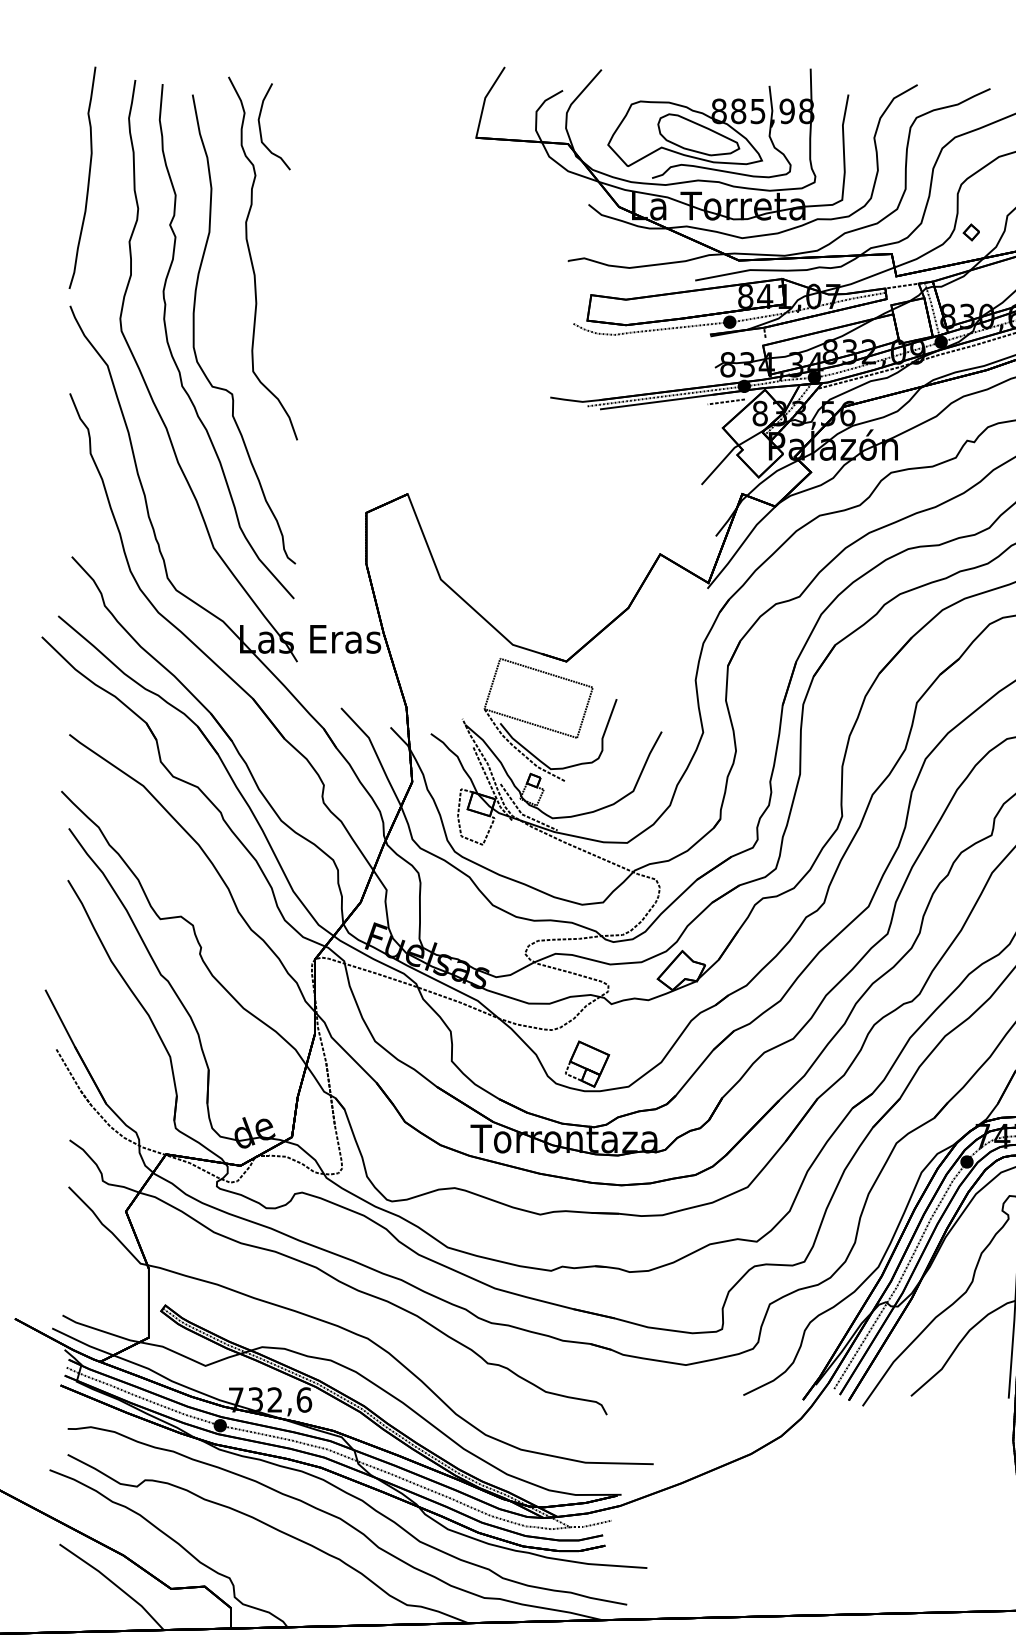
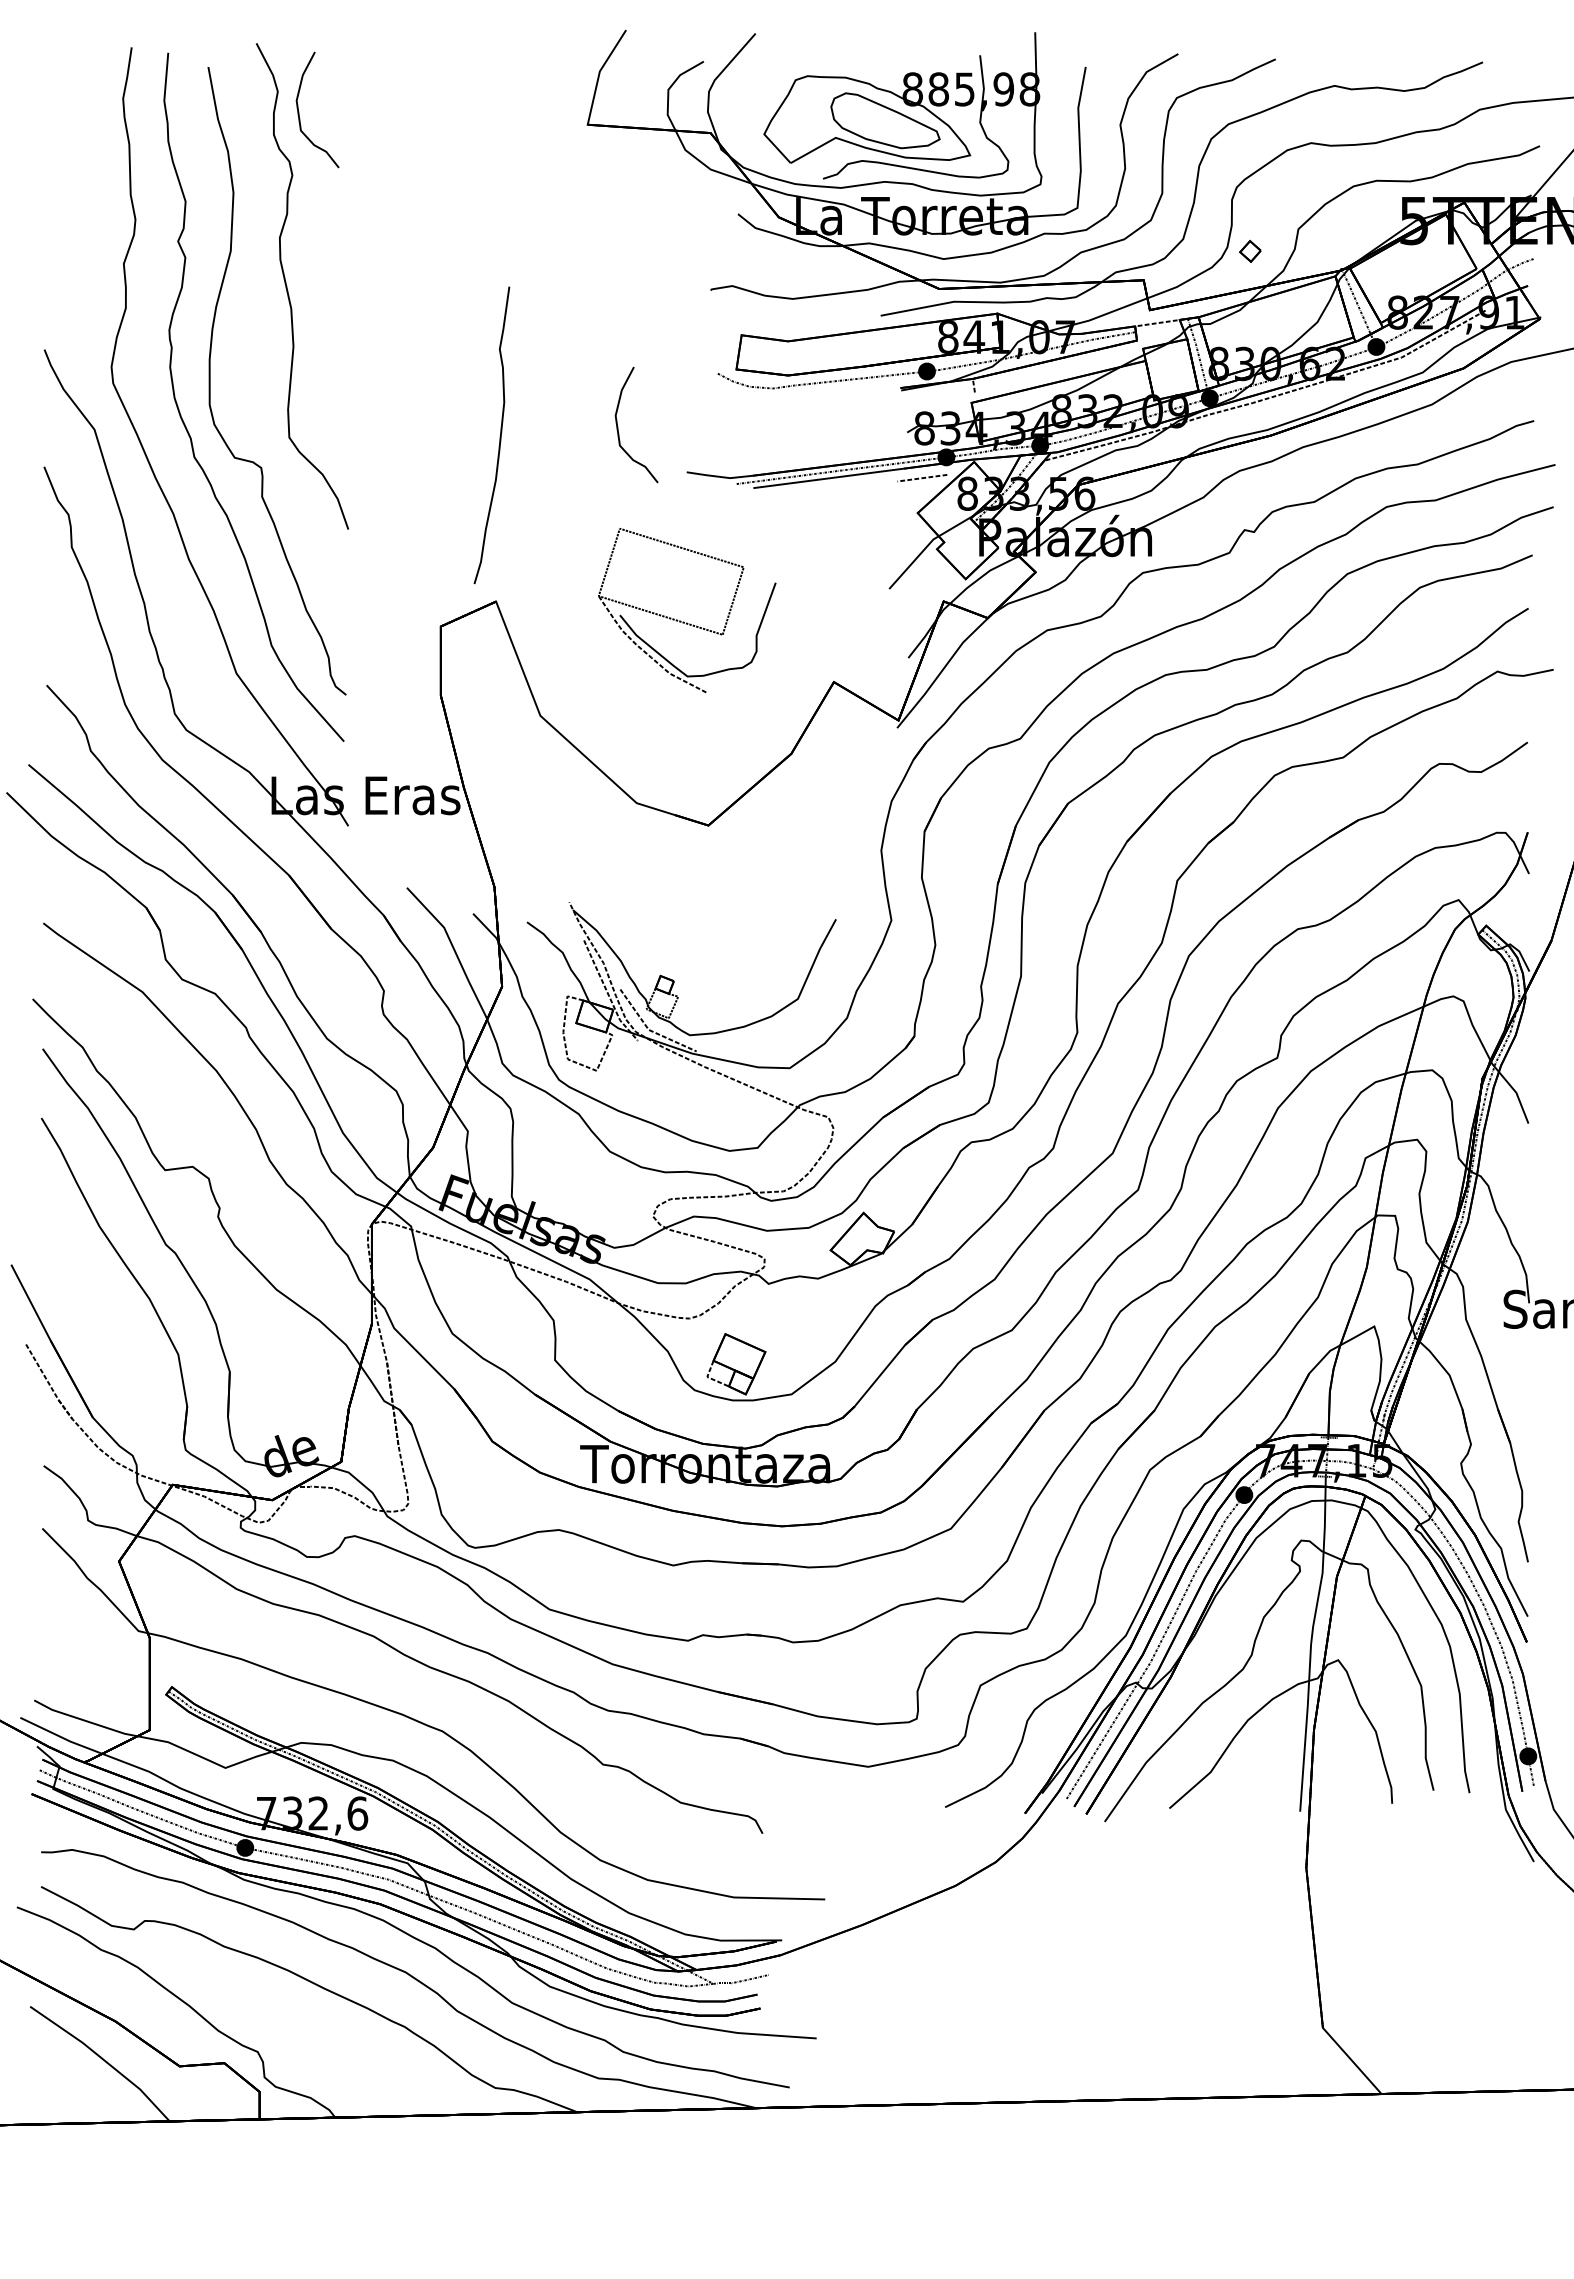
curve: (88, 178) -> (499, 436), moved
curve: (499, 363) -> (618, 426), added
part: (548, 728) -> (684, 621), moved

